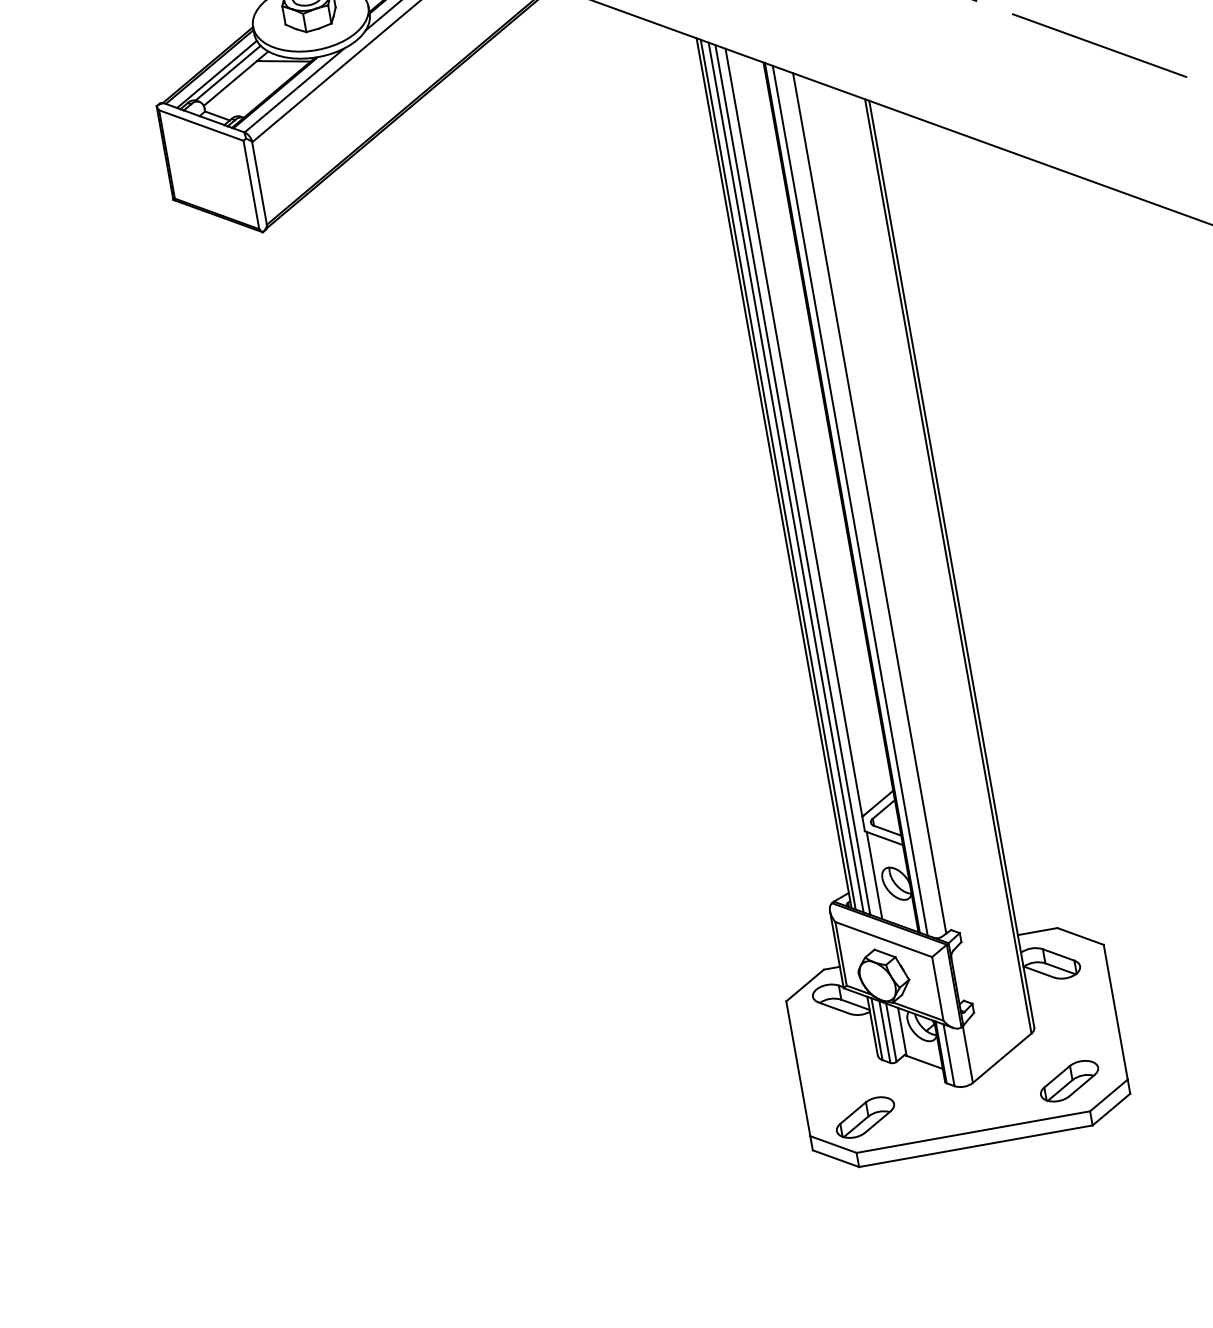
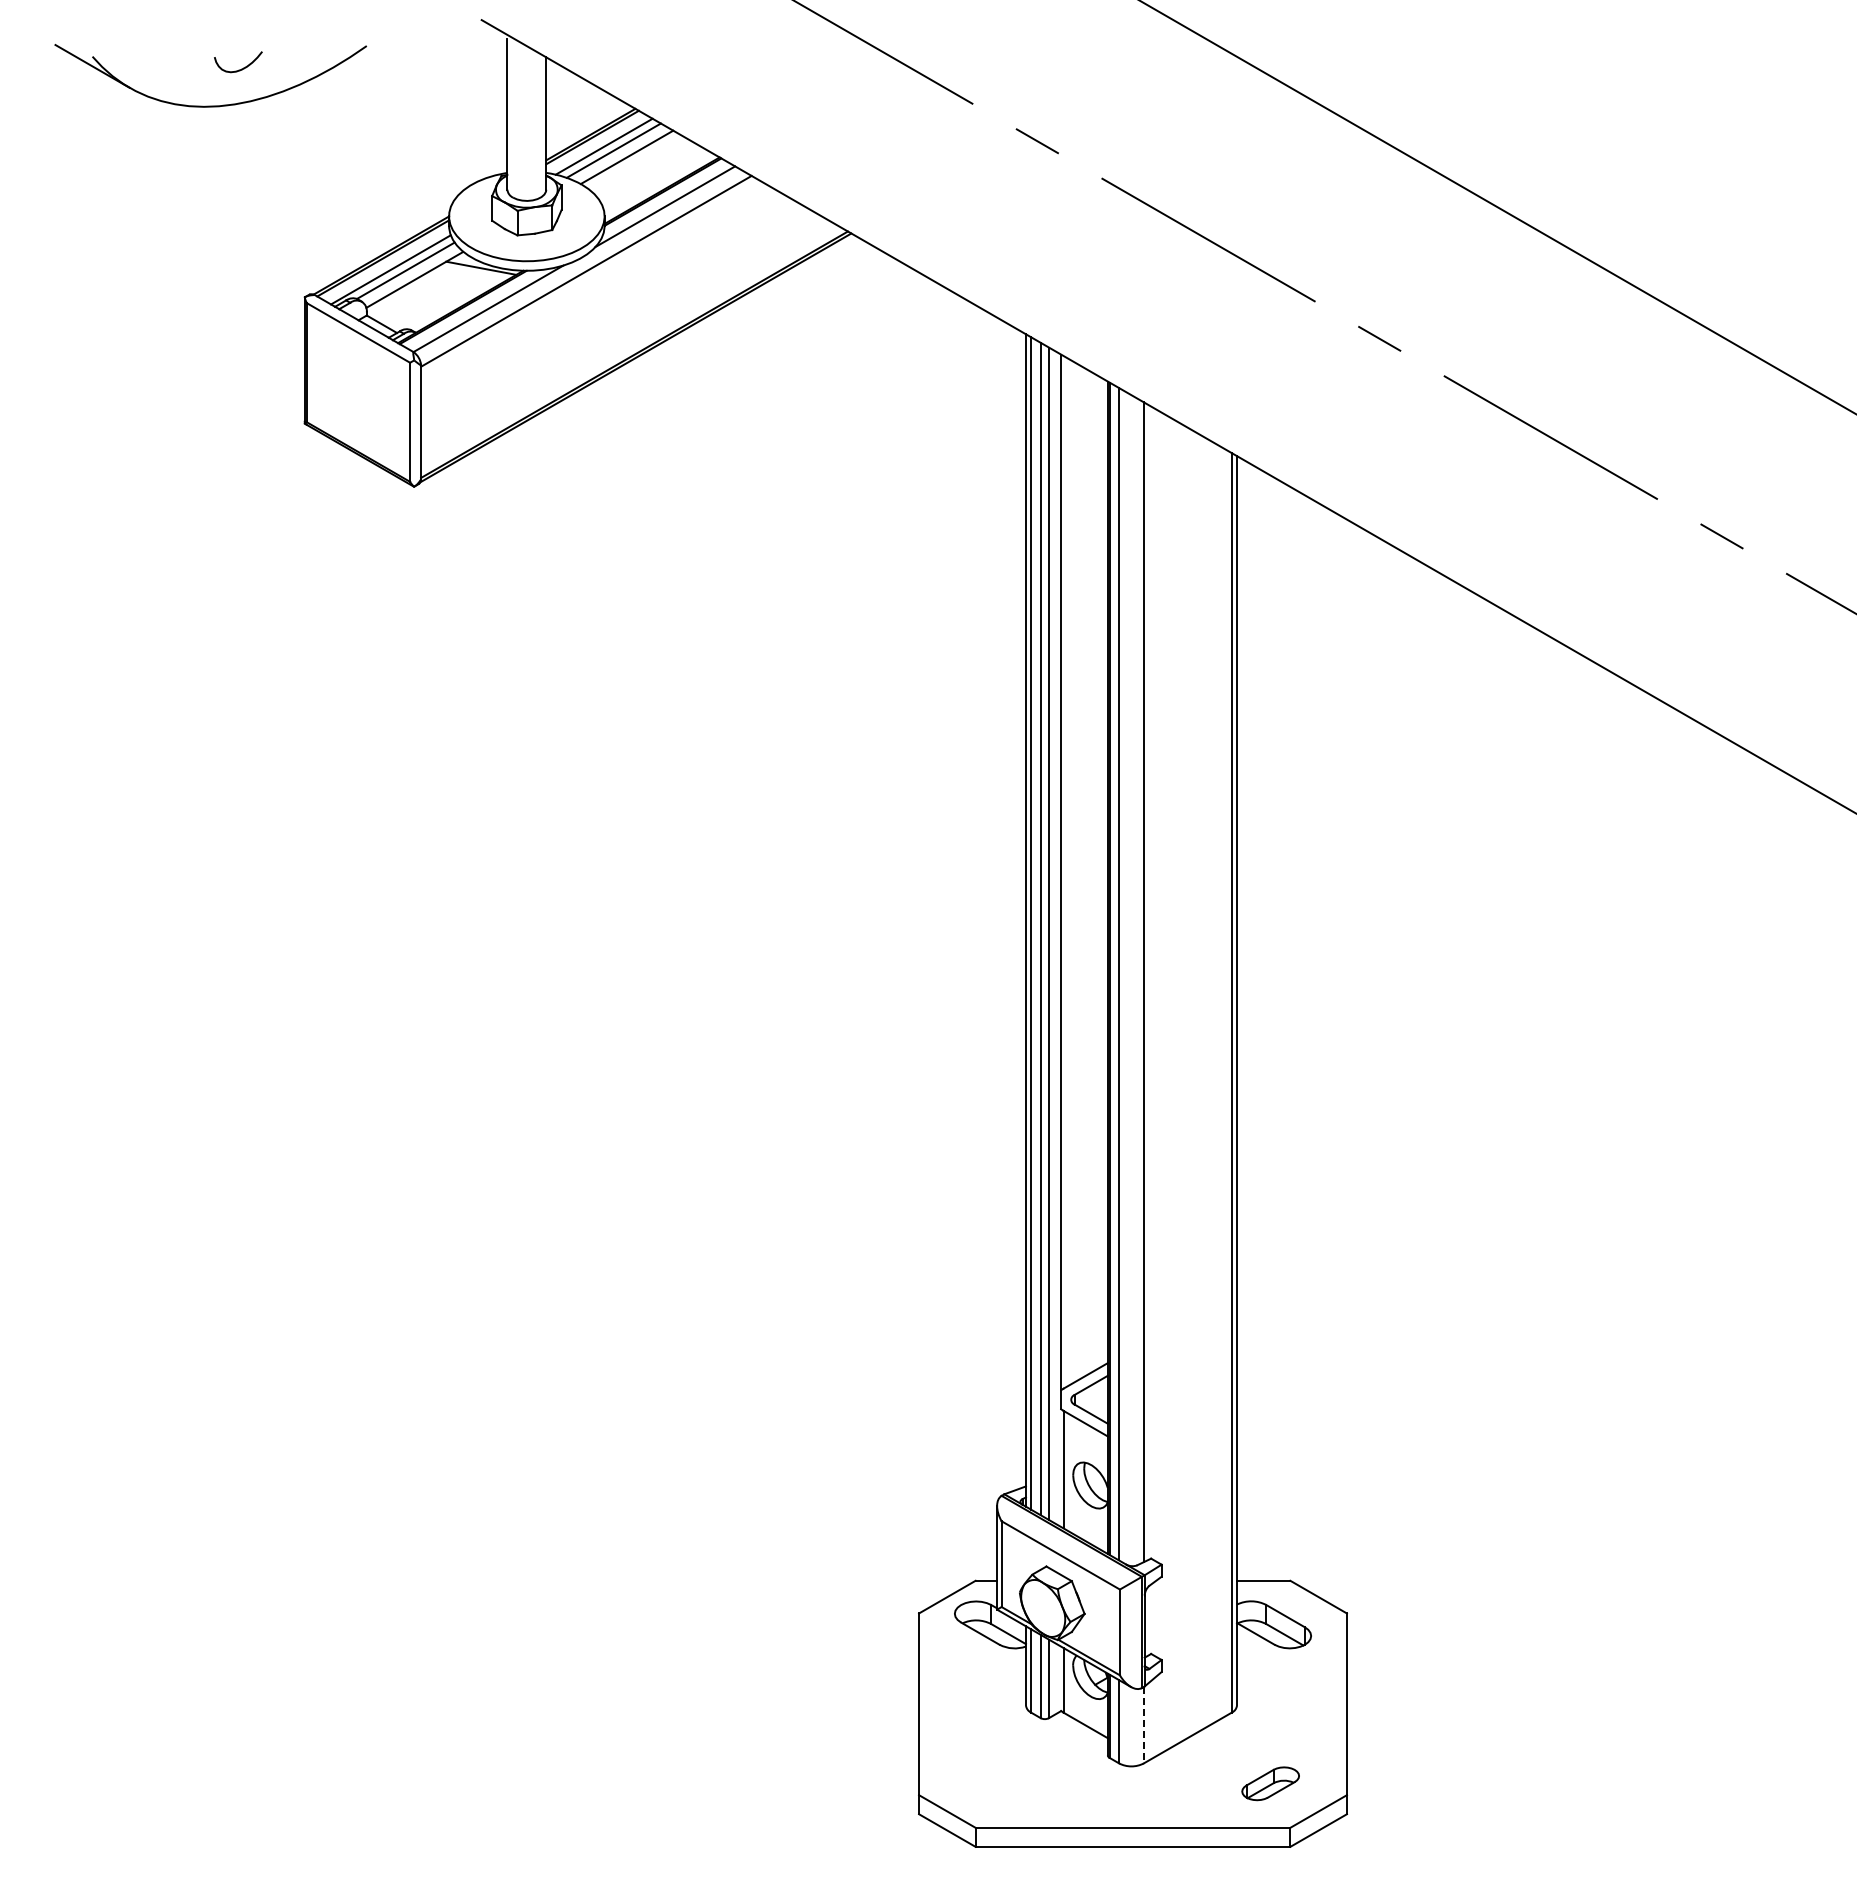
line: (967, 1054) -> (1143, 1725), solid -> dashed
part: (1069, 1081) -> (1270, 1783), size x0.7
part: (865, 1117) -> (995, 1783), removed

